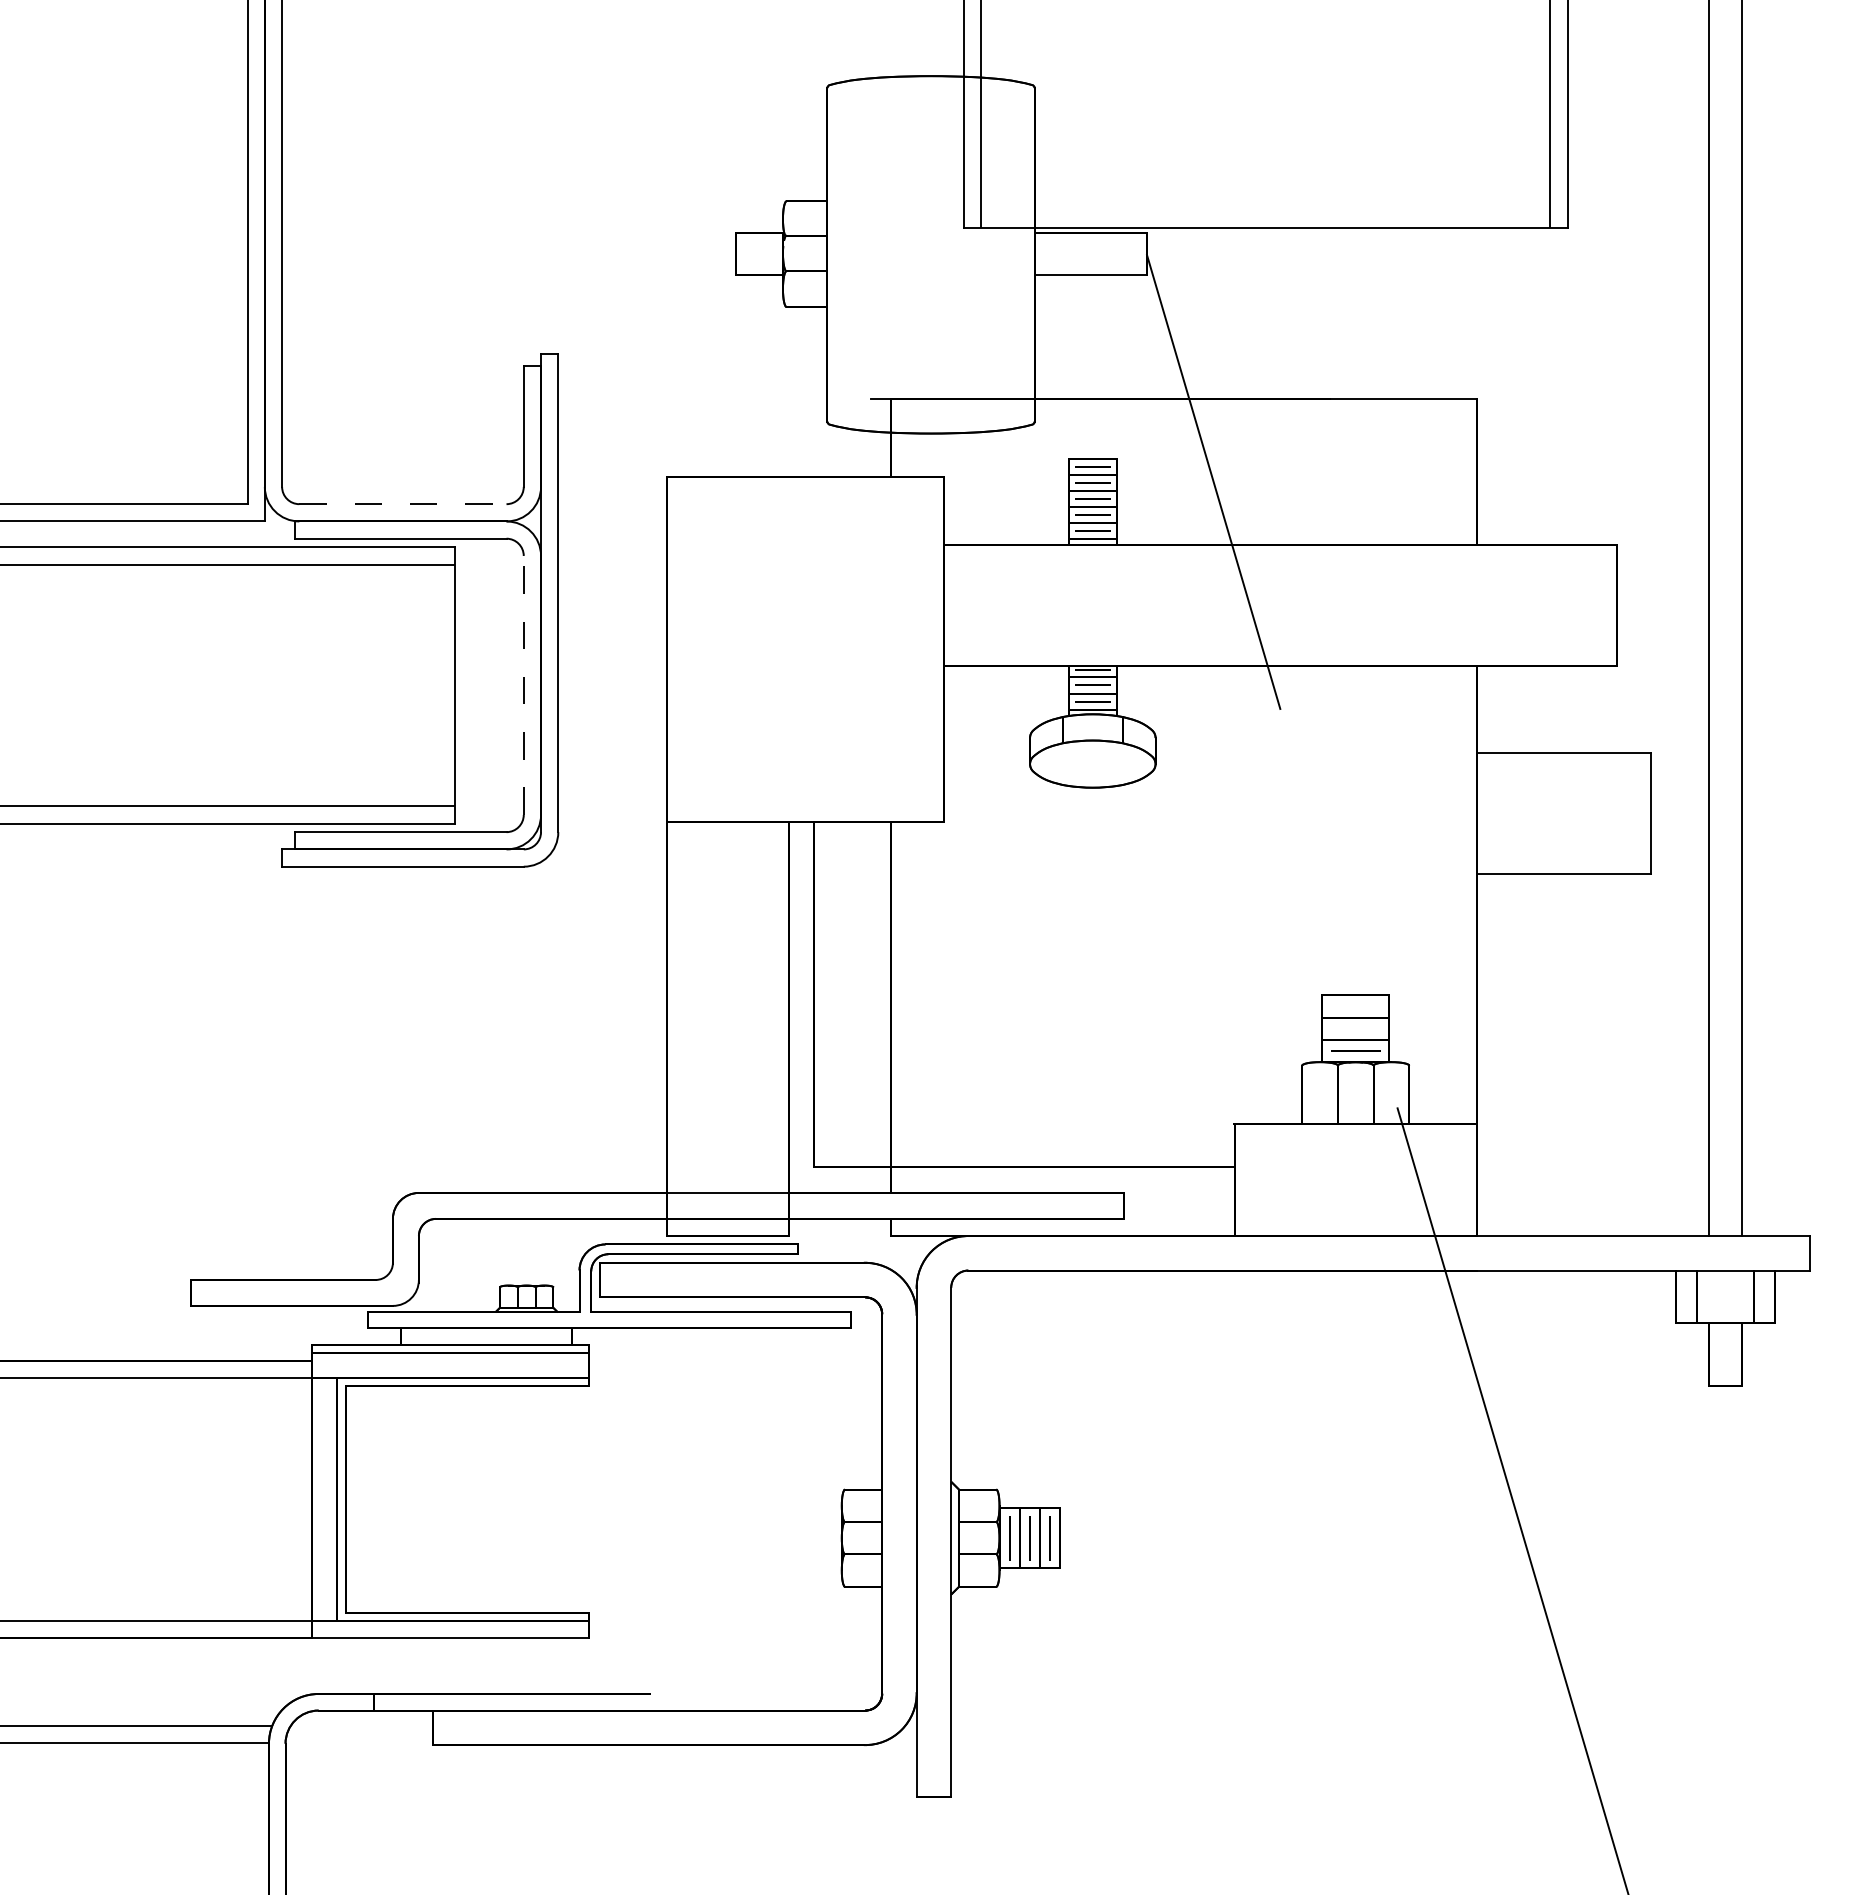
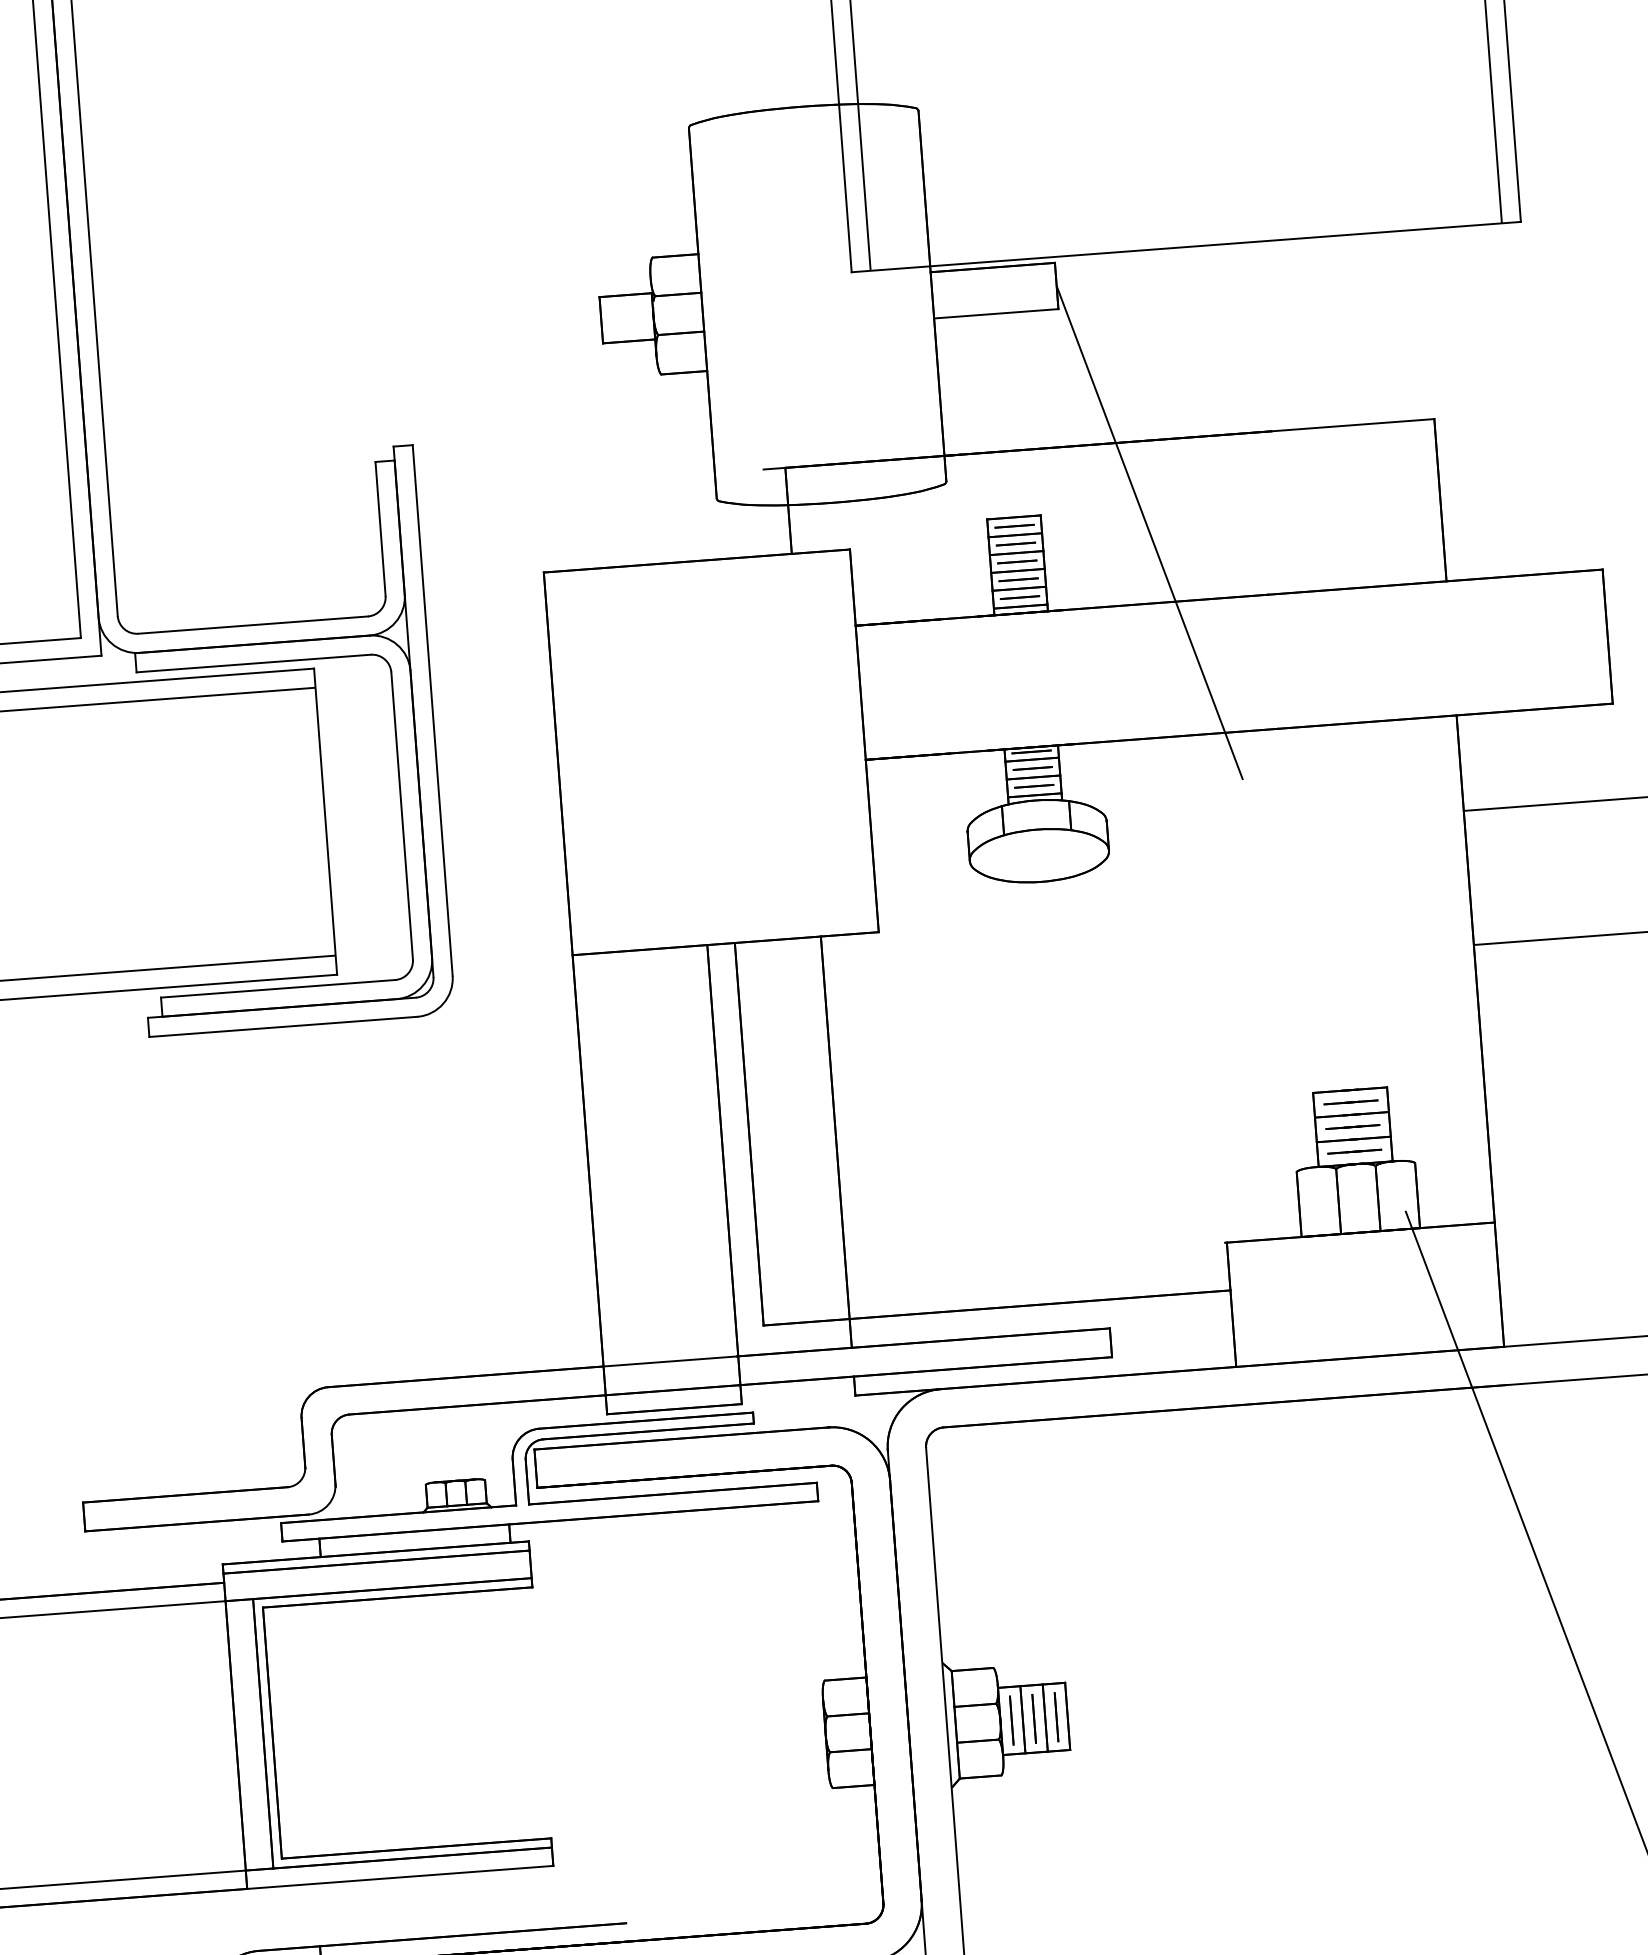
line: (402, 504) -> (252, 625), dashed -> solid
line: (523, 684) -> (401, 814), dashed -> solid
line: (1355, 1005) -> (1350, 1101), added
line: (1355, 1028) -> (1352, 1126), added

